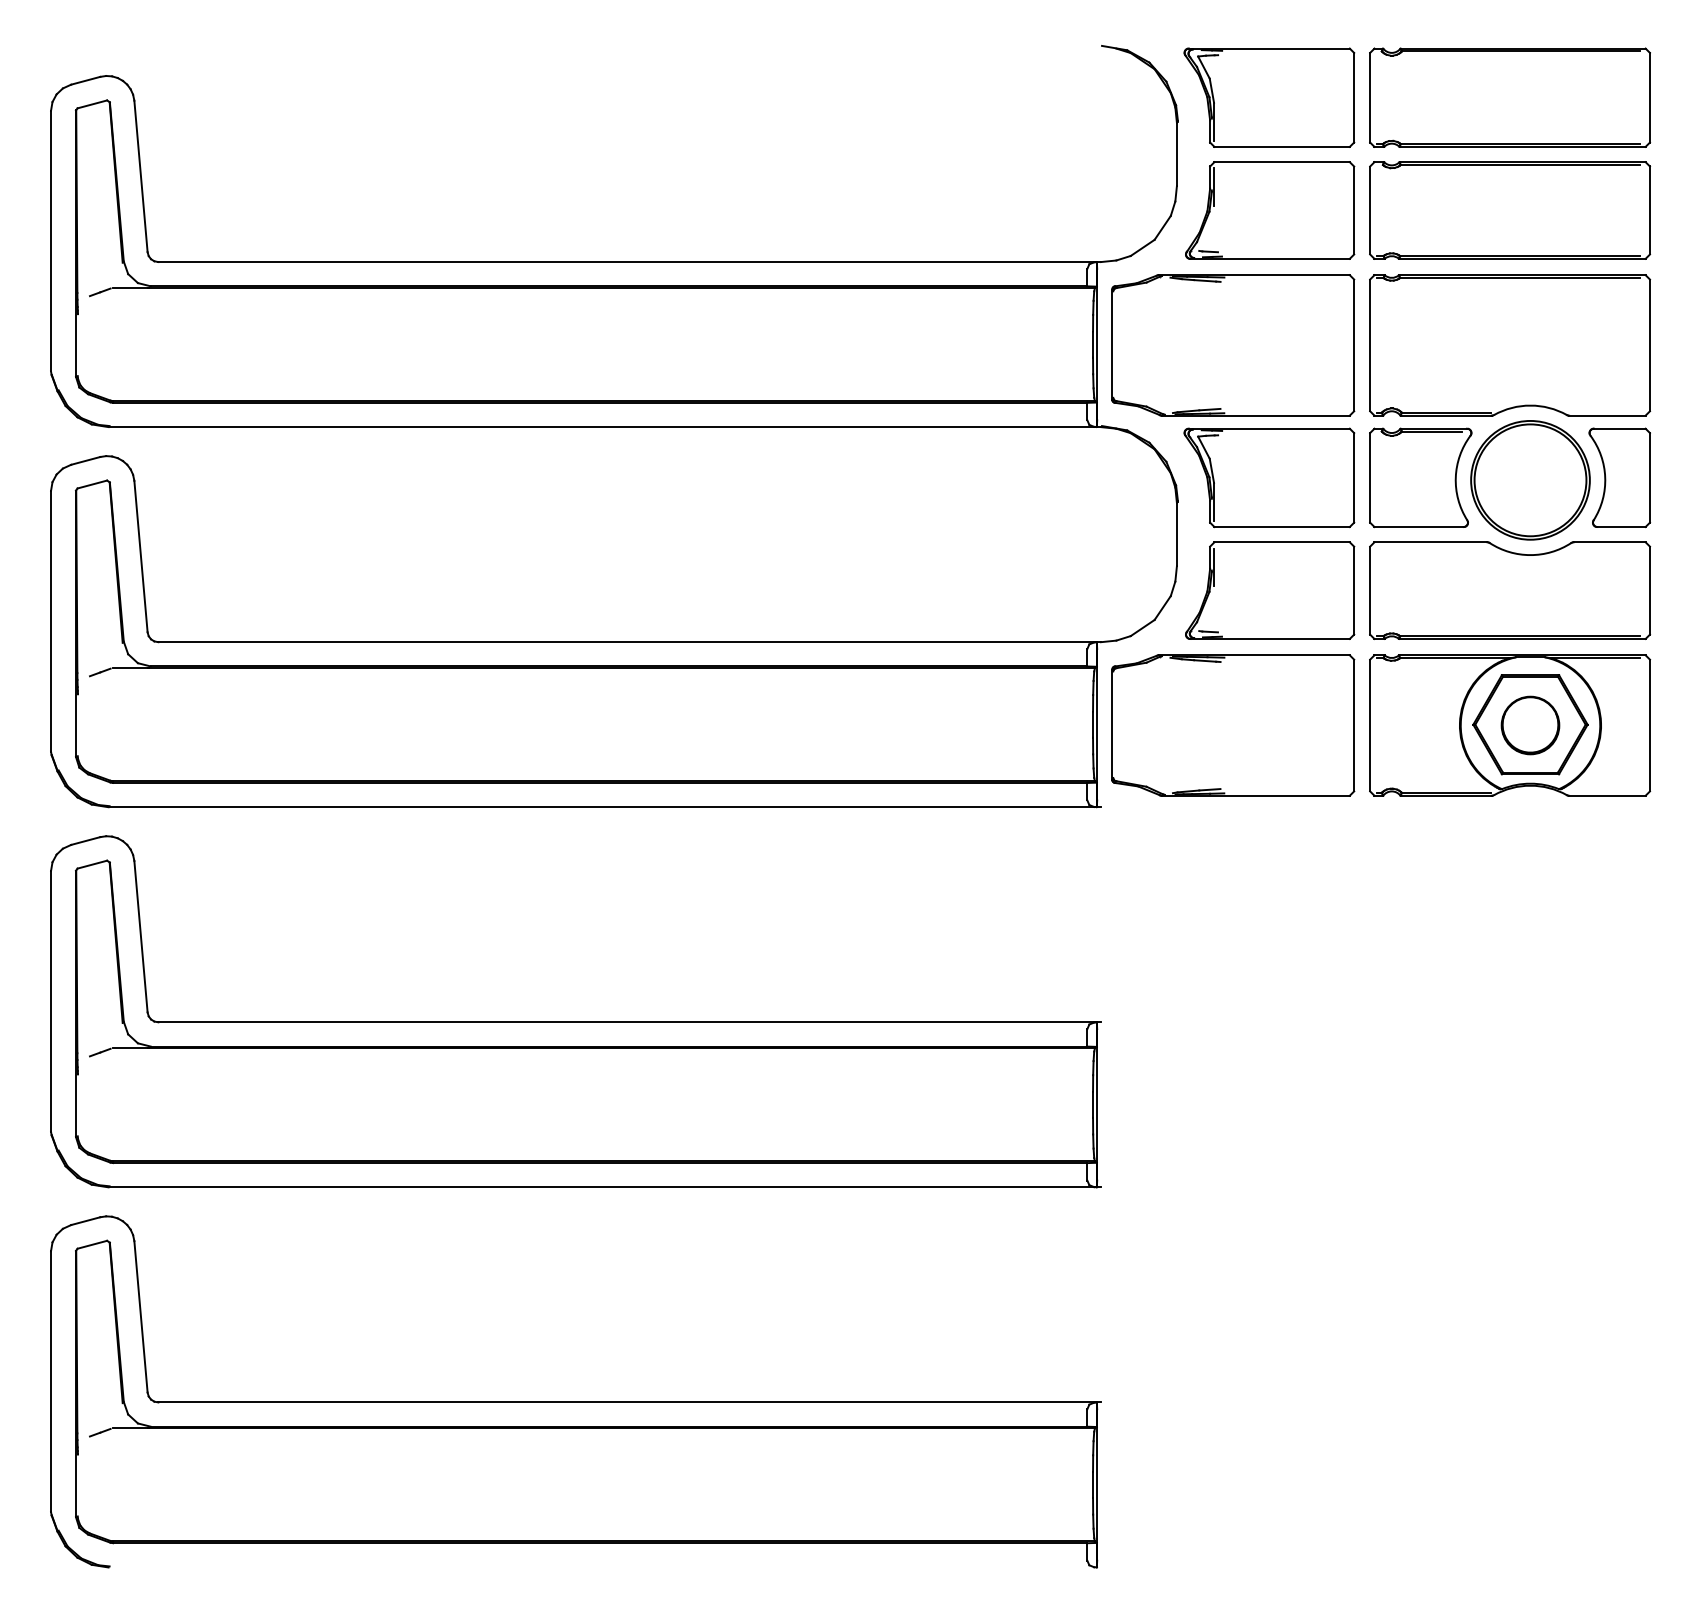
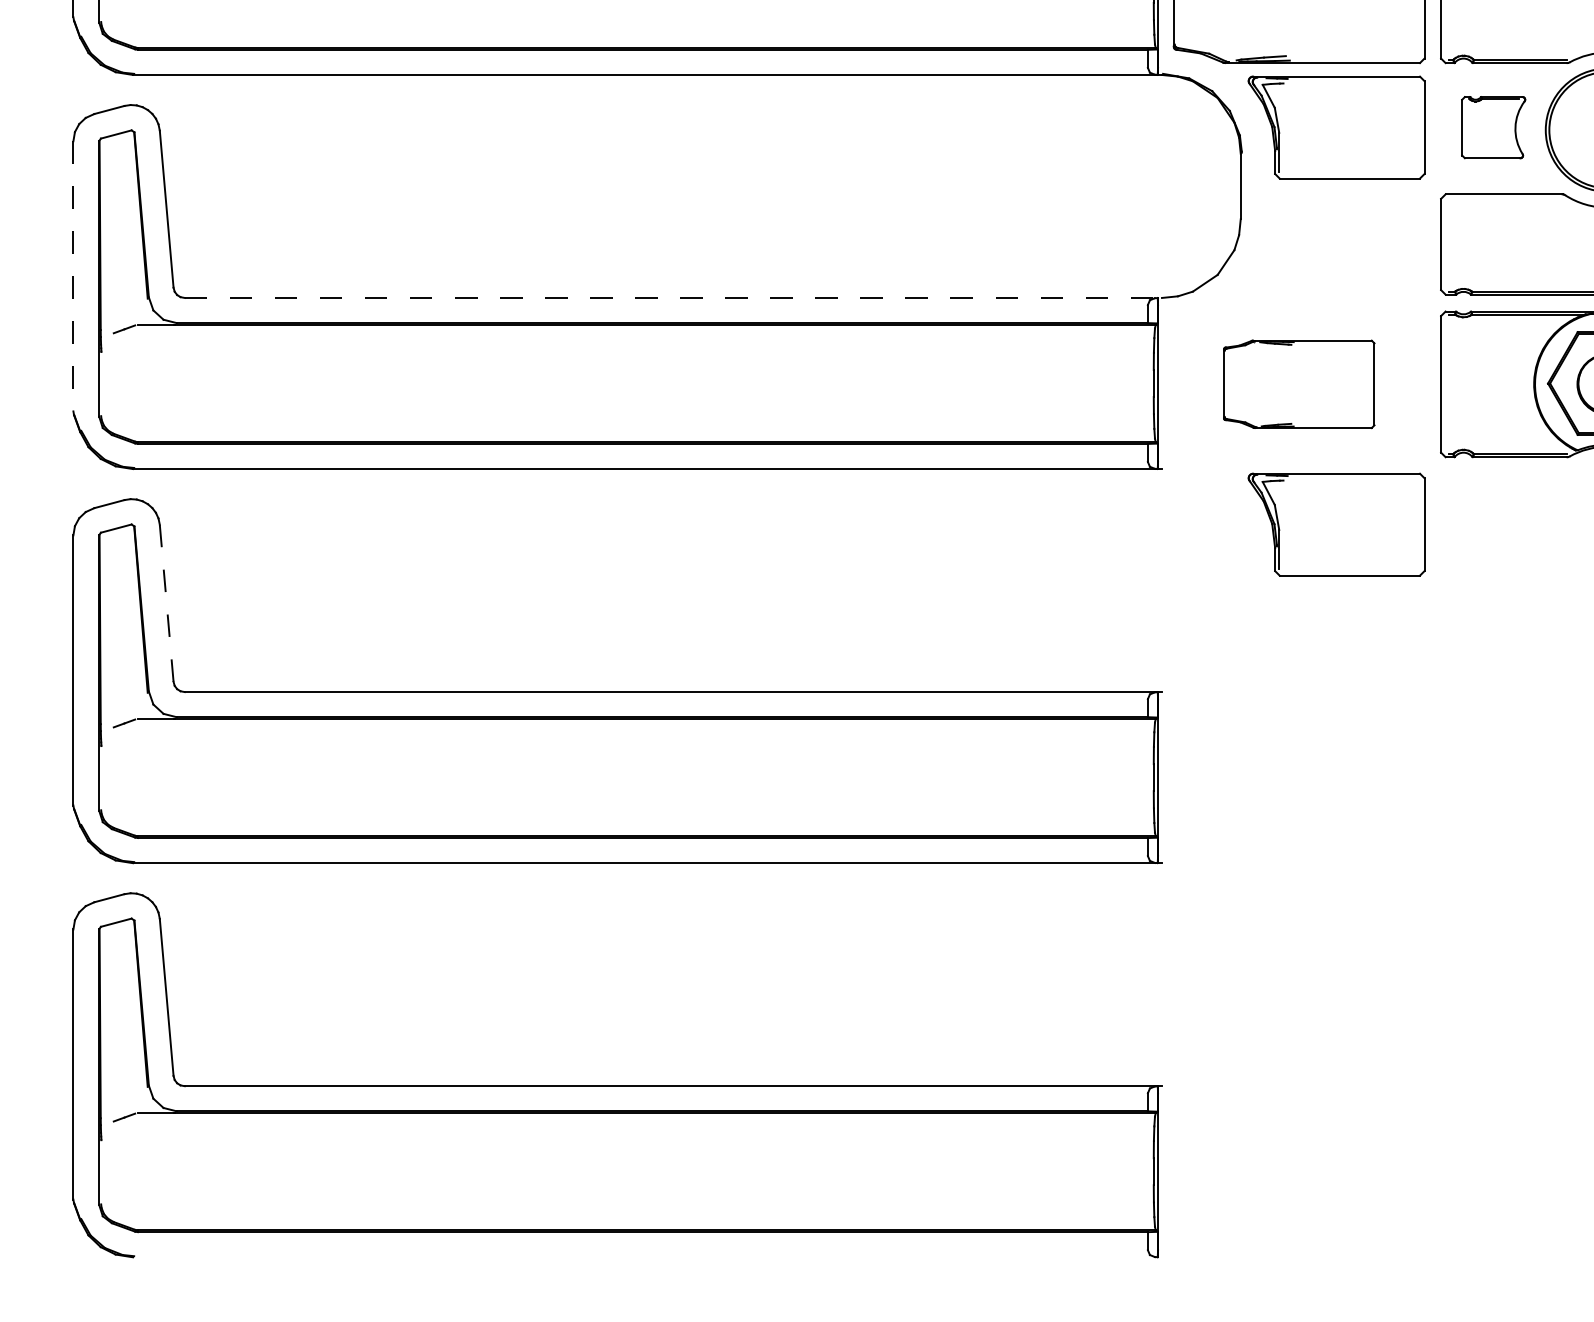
part: (1420, 477) -> (1493, 127), size x0.6
part: (1270, 590) -> (1337, 244), removed
line: (51, 621) -> (73, 276), solid -> dashed
line: (630, 642) -> (674, 298), solid -> dashed
part: (1233, 725) -> (1299, 384), size x0.6
part: (1269, 860) -> (1336, 524), added
line: (140, 936) -> (166, 603), solid -> dashed

